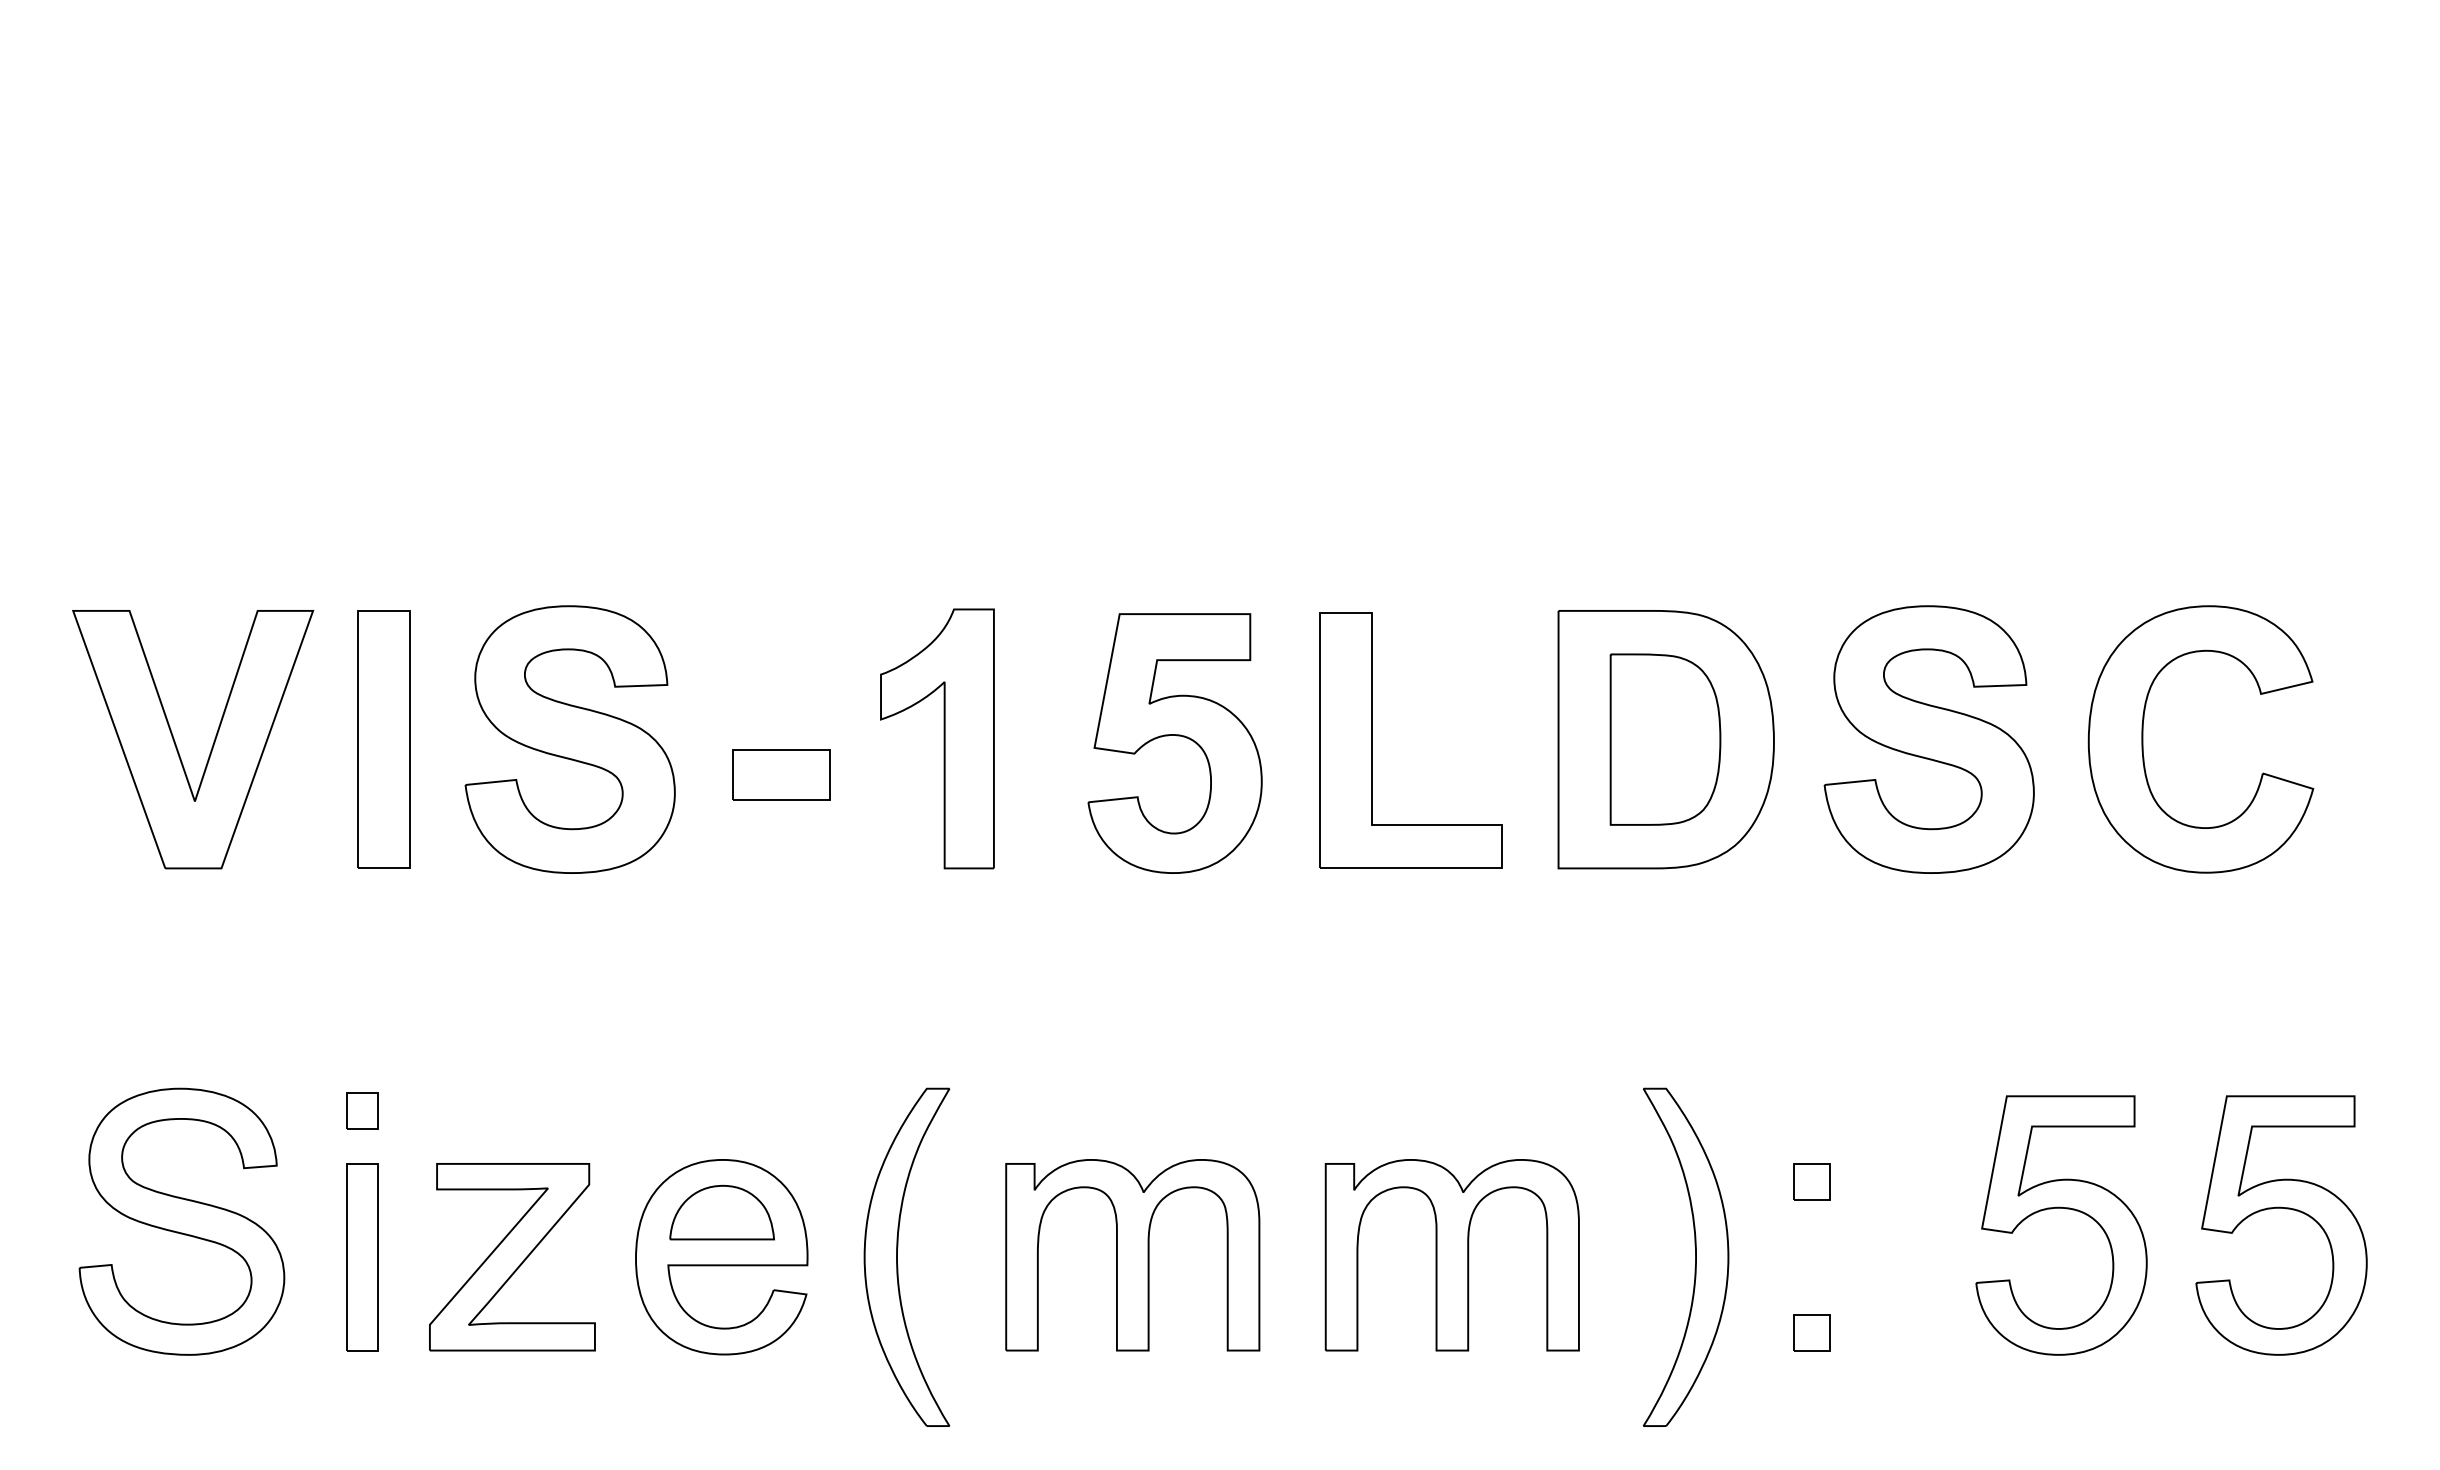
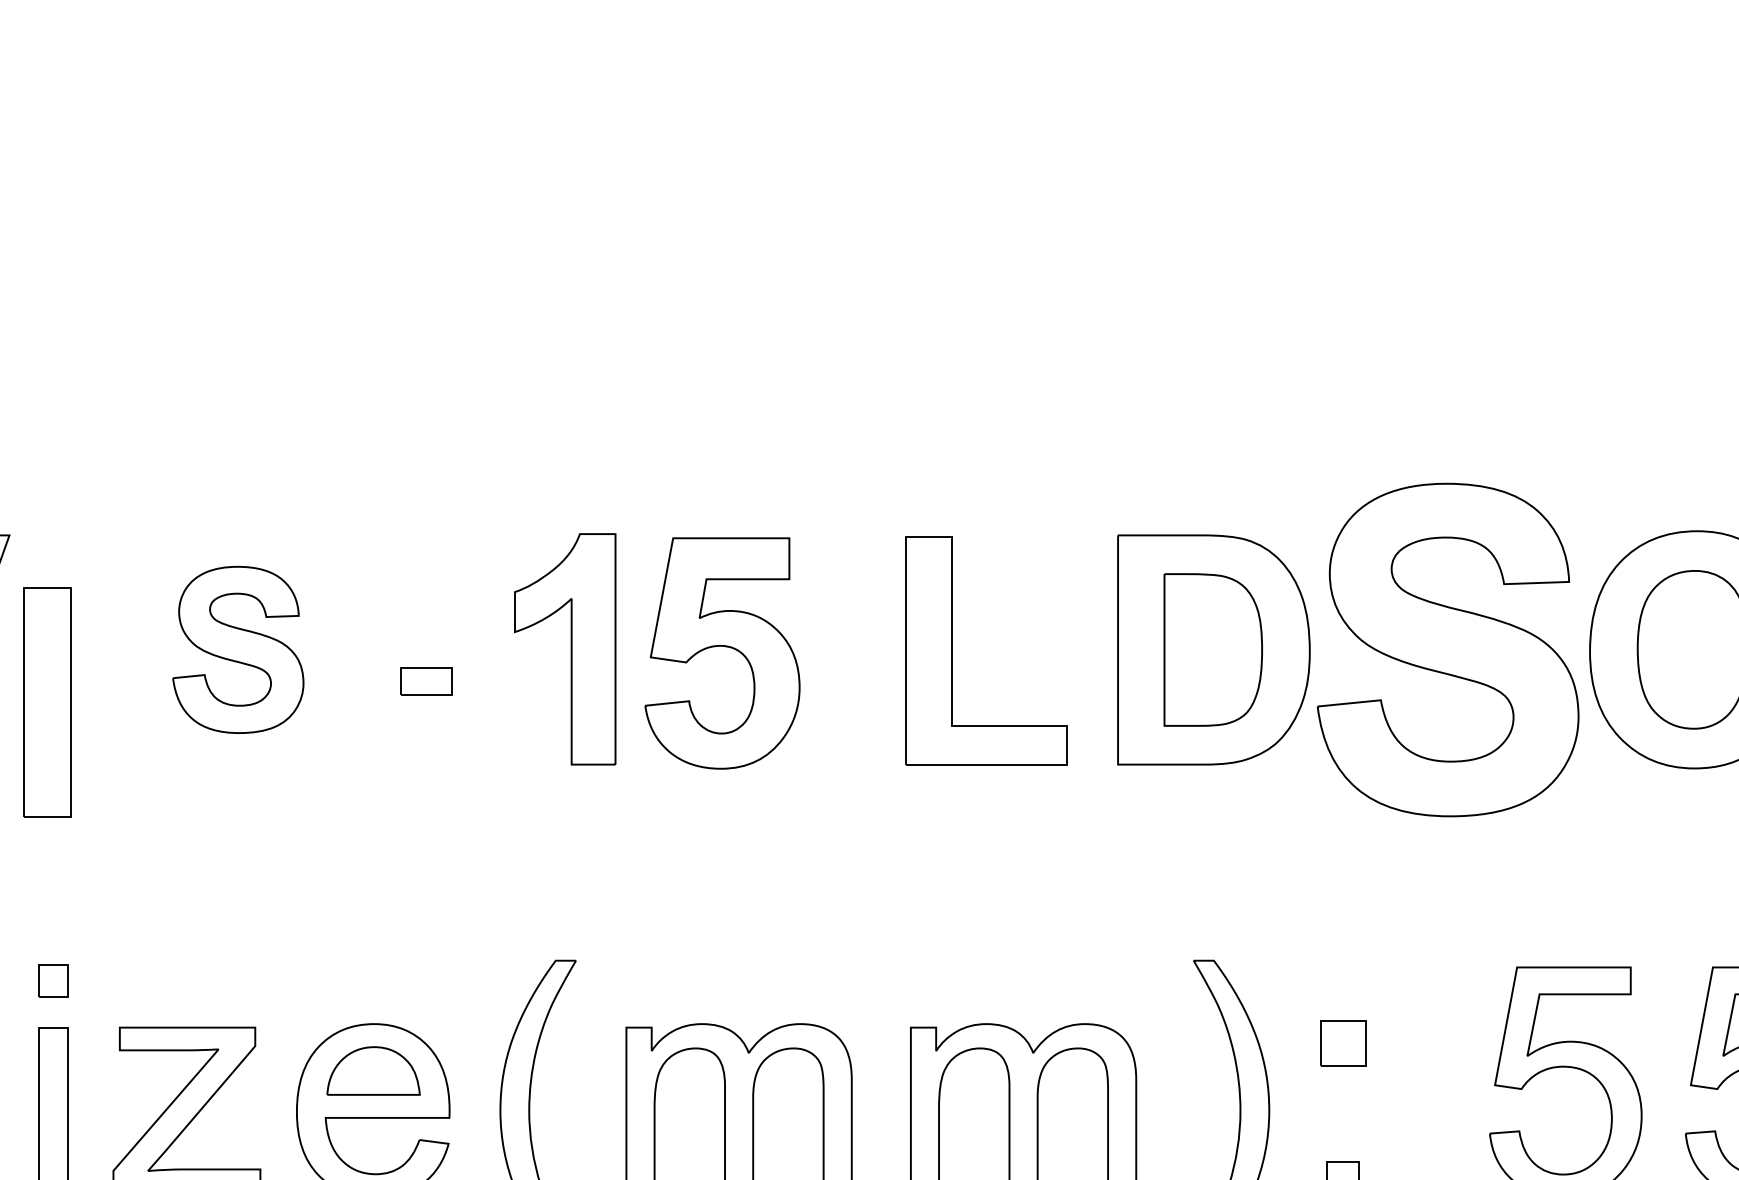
part: (1176, 736) -> (723, 647), moved
part: (383, 739) -> (47, 702), moved
part: (569, 739) -> (237, 649), size x0.7
part: (1928, 739) -> (1447, 649), size x1.4
part: (781, 774) -> (426, 681), size x0.6
part: (1811, 1181) -> (1343, 1043), size x1.4

